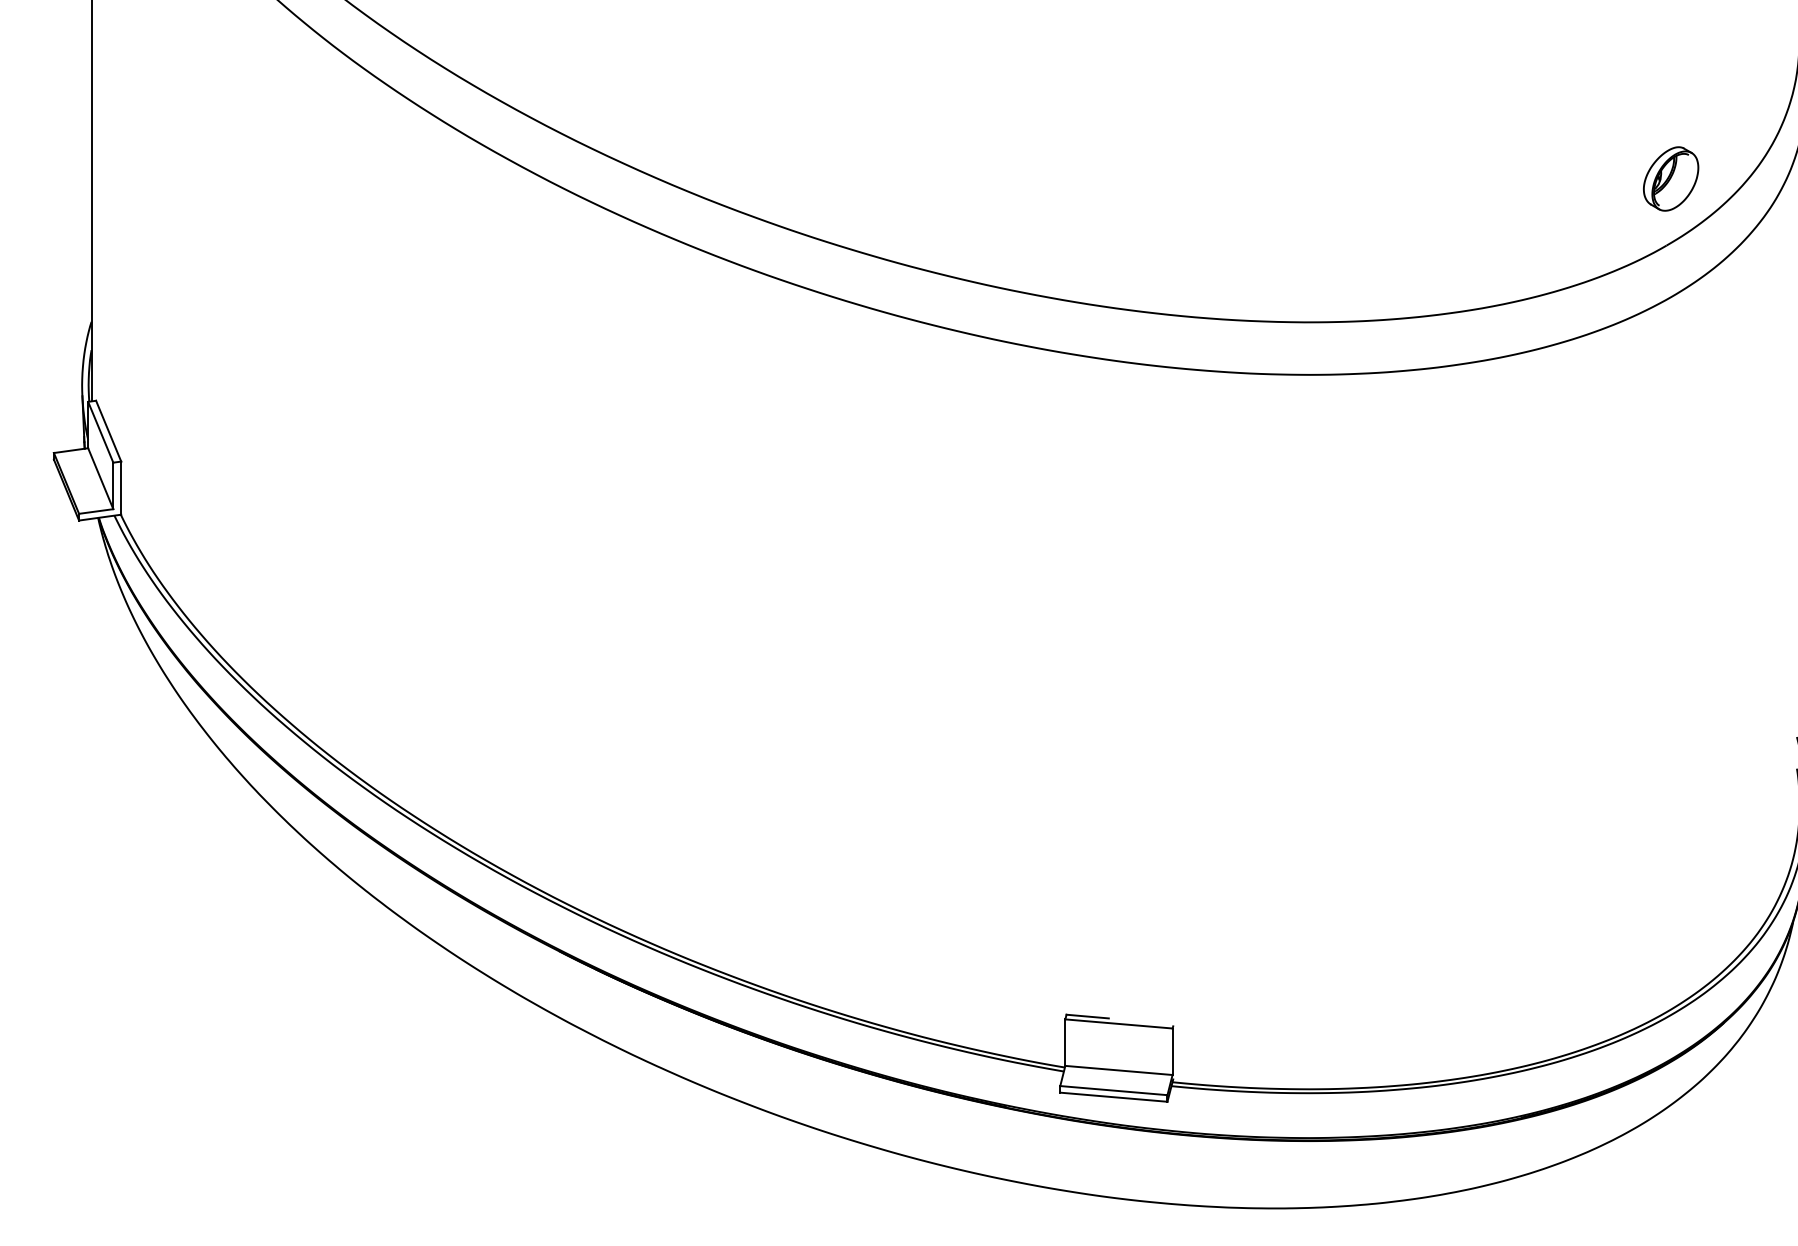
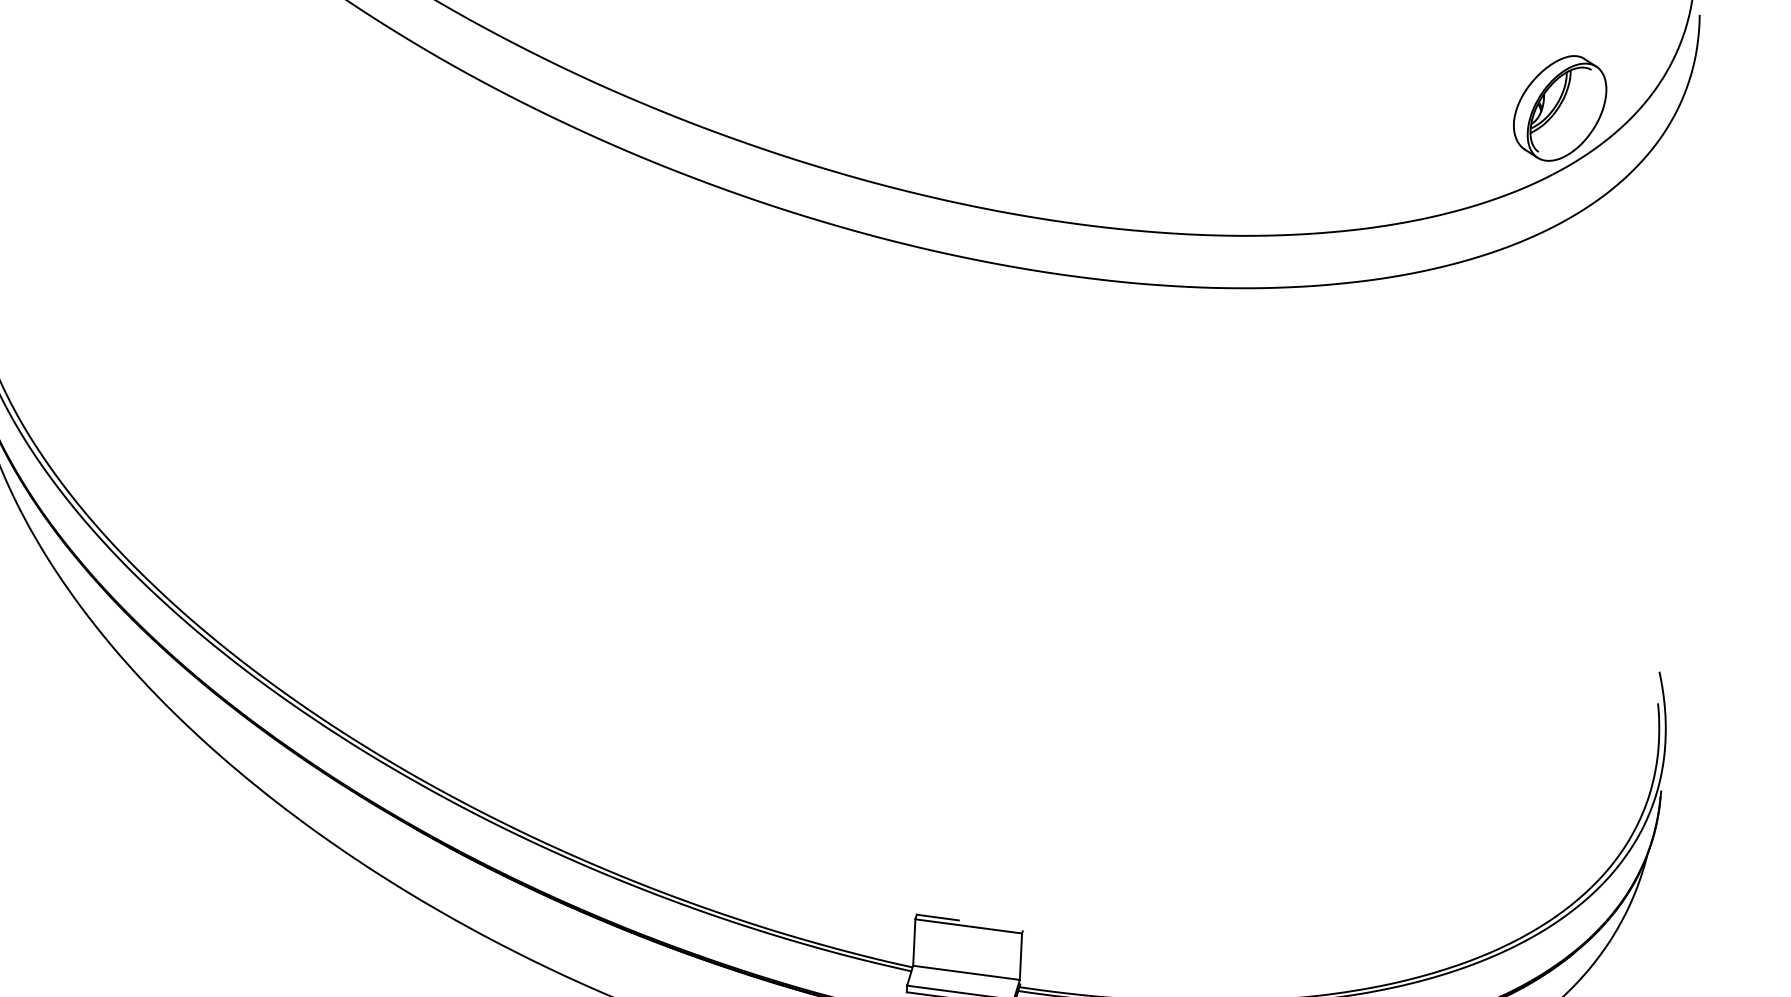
part: (1670, 178) -> (1559, 107), size x1.67

